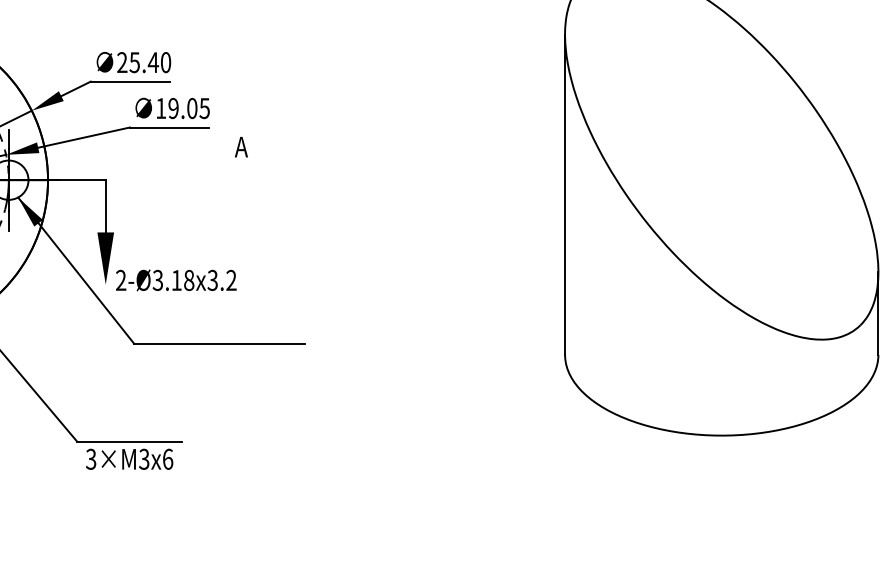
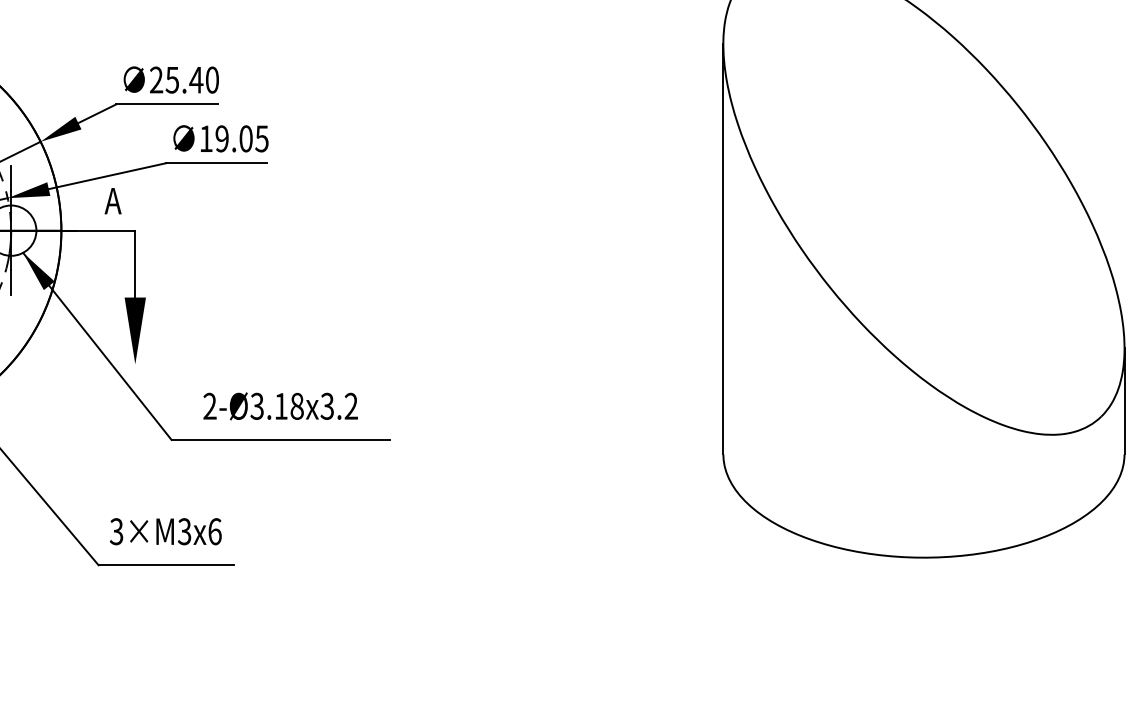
text: (241, 147) -> (113, 201), moved
text: (176, 280) -> (280, 406), moved
text: (129, 458) -> (165, 530), moved

